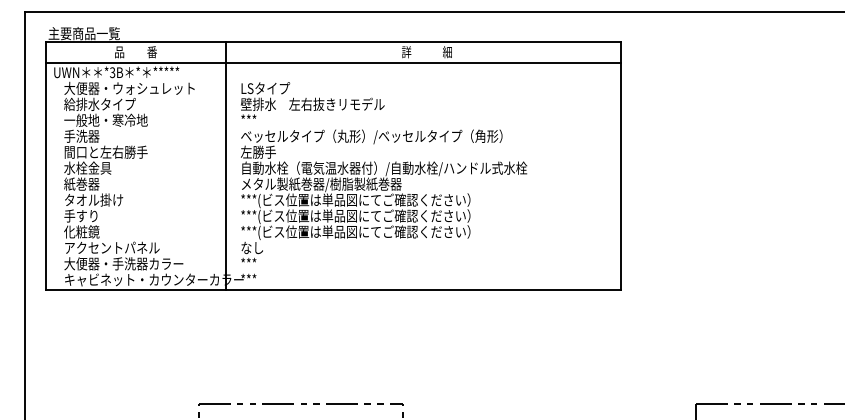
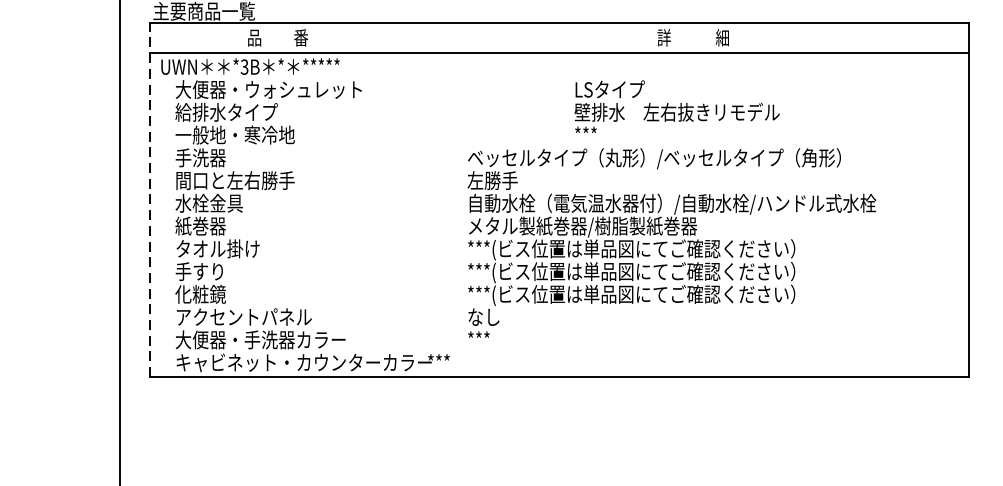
text: (312, 100) -> (676, 106), moved
line: (225, 165) -> (405, 199), removed
line: (46, 166) -> (150, 200), solid -> dashed
text: (384, 195) -> (672, 242), moved

